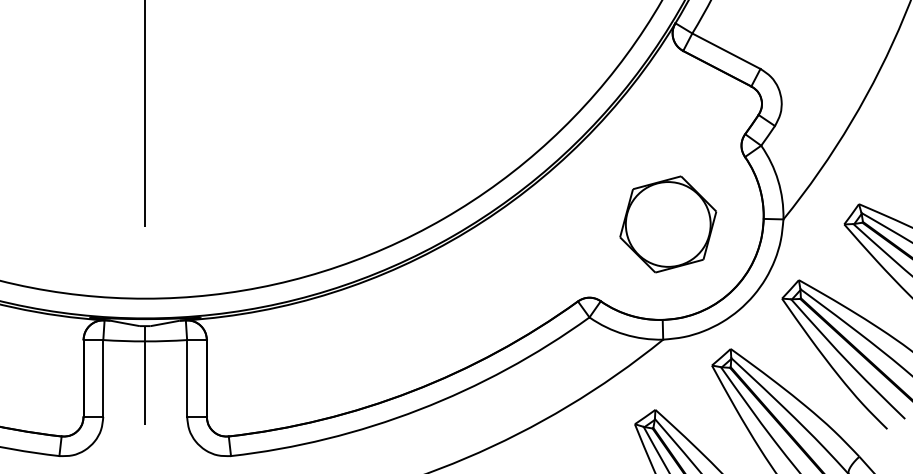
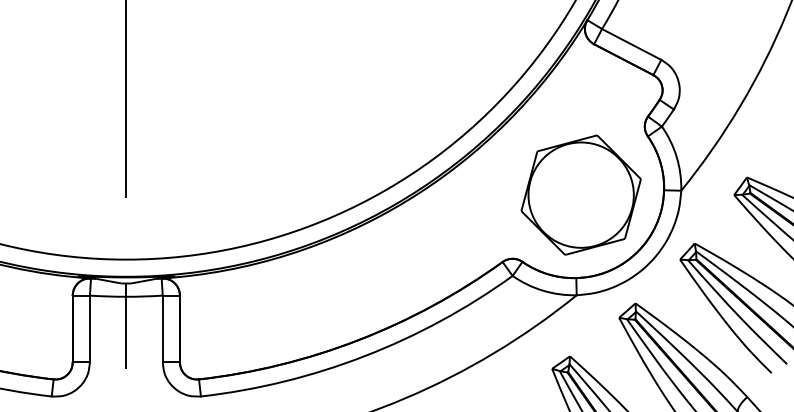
part: (667, 223) -> (580, 194), size x1.43

